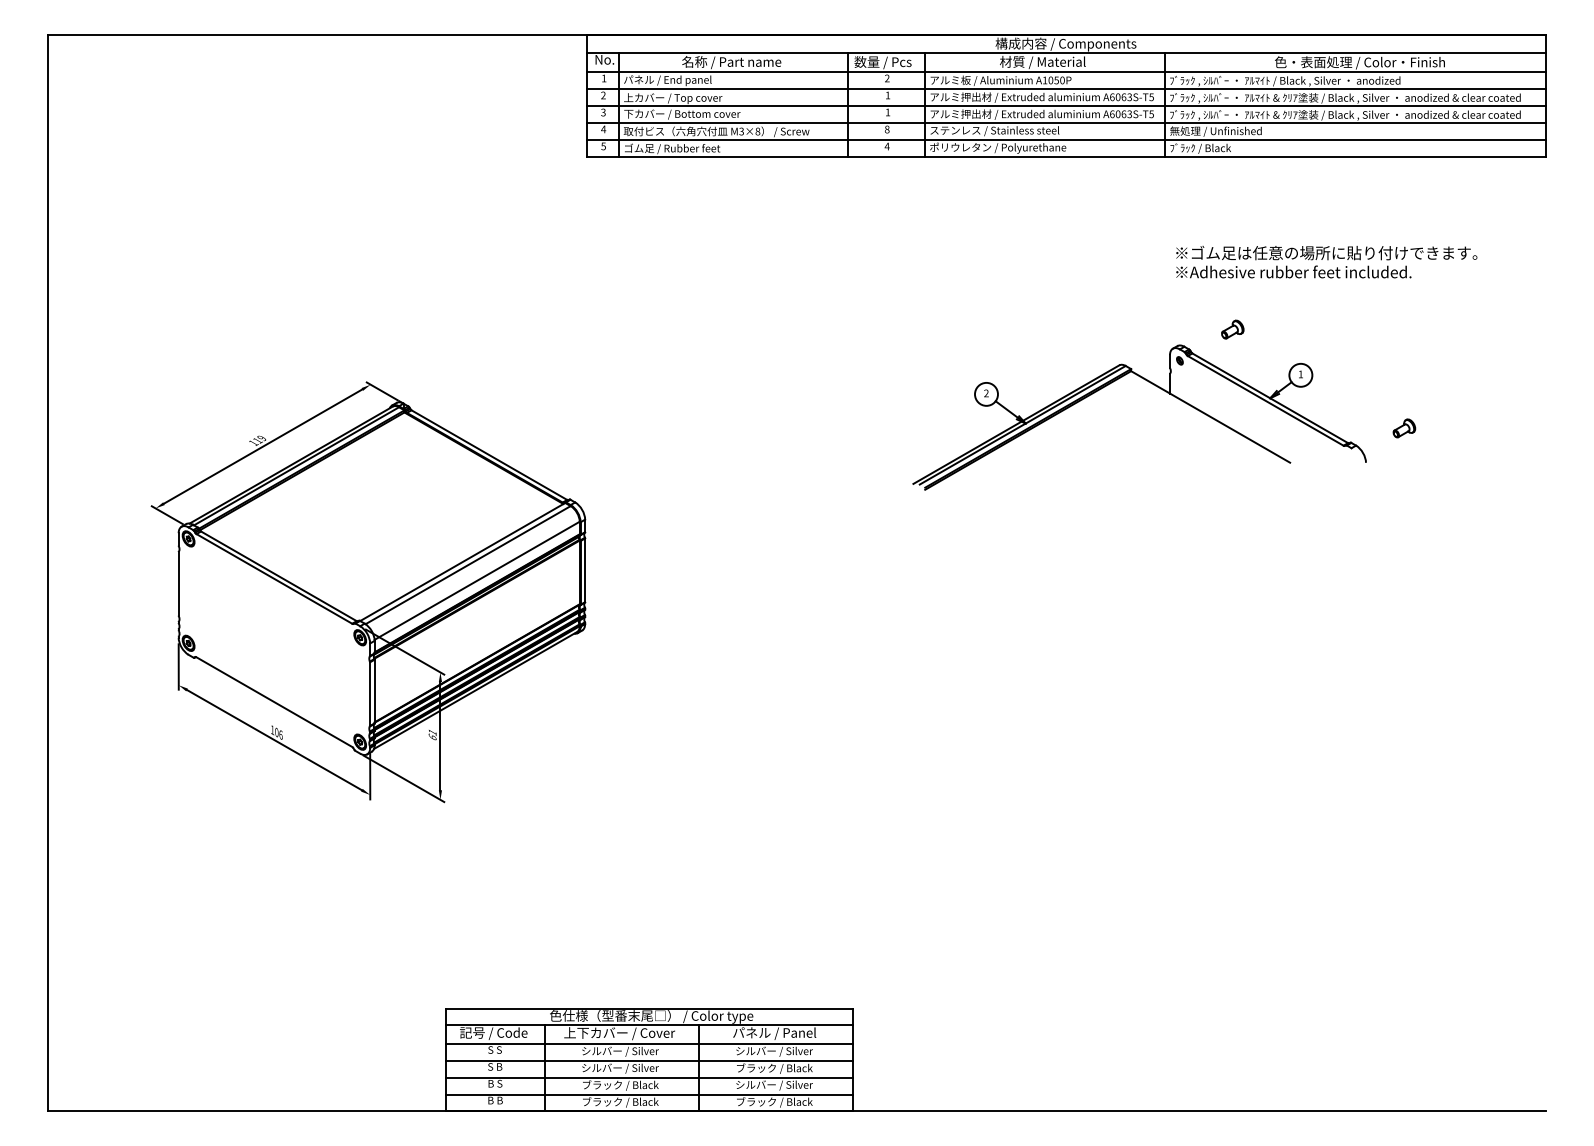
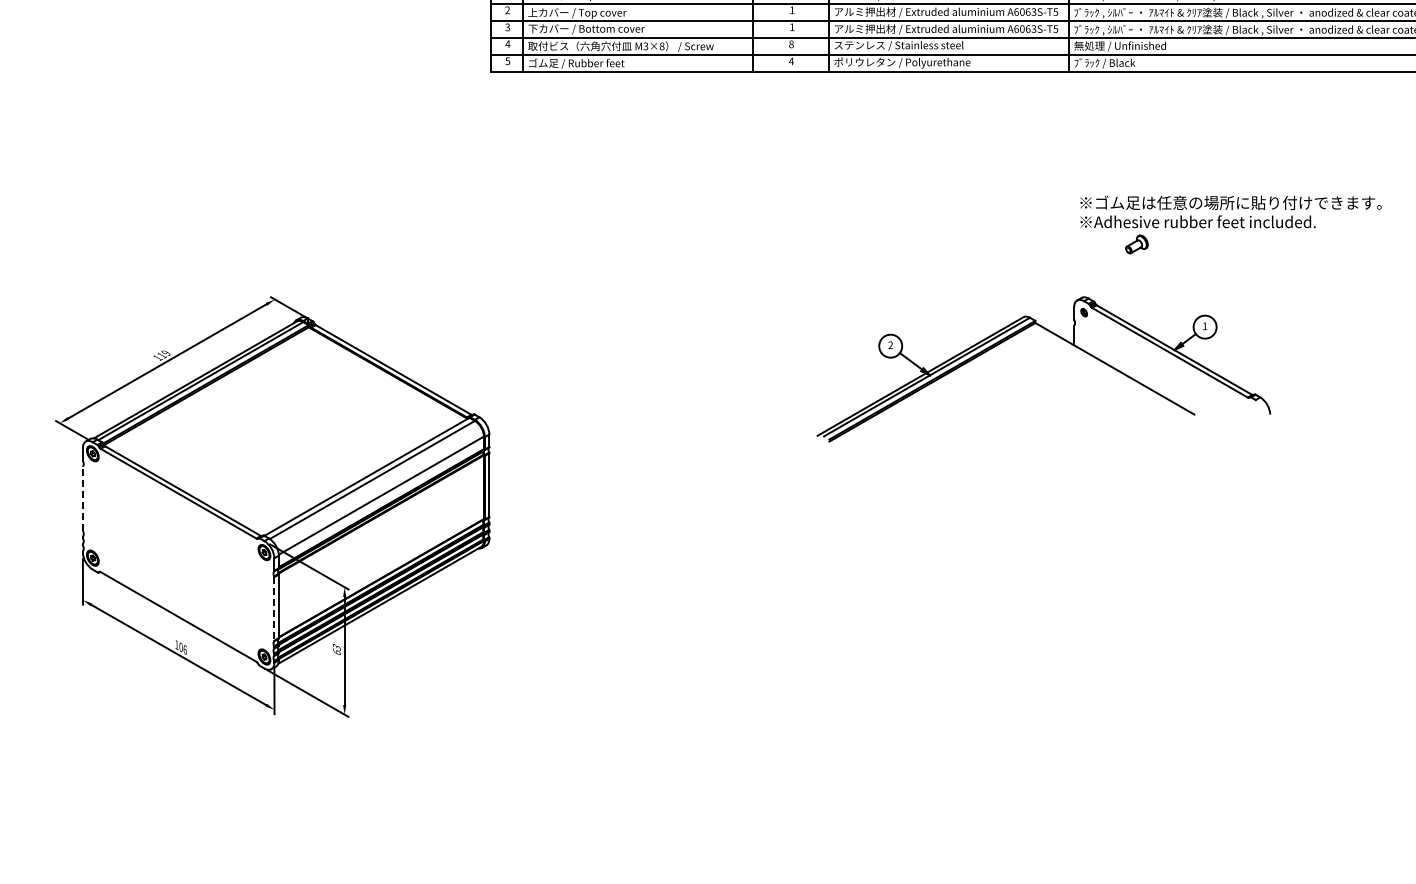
text: (1326, 262) -> (1230, 212), moved
part: (1155, 386) -> (1059, 338), moved
part: (1404, 428) -> (1308, 343), removed
line: (178, 583) -> (82, 498), solid -> dashed
line: (370, 694) -> (274, 609), solid -> dashed
text: (432, 732) -> (336, 647), 61 -> 63

